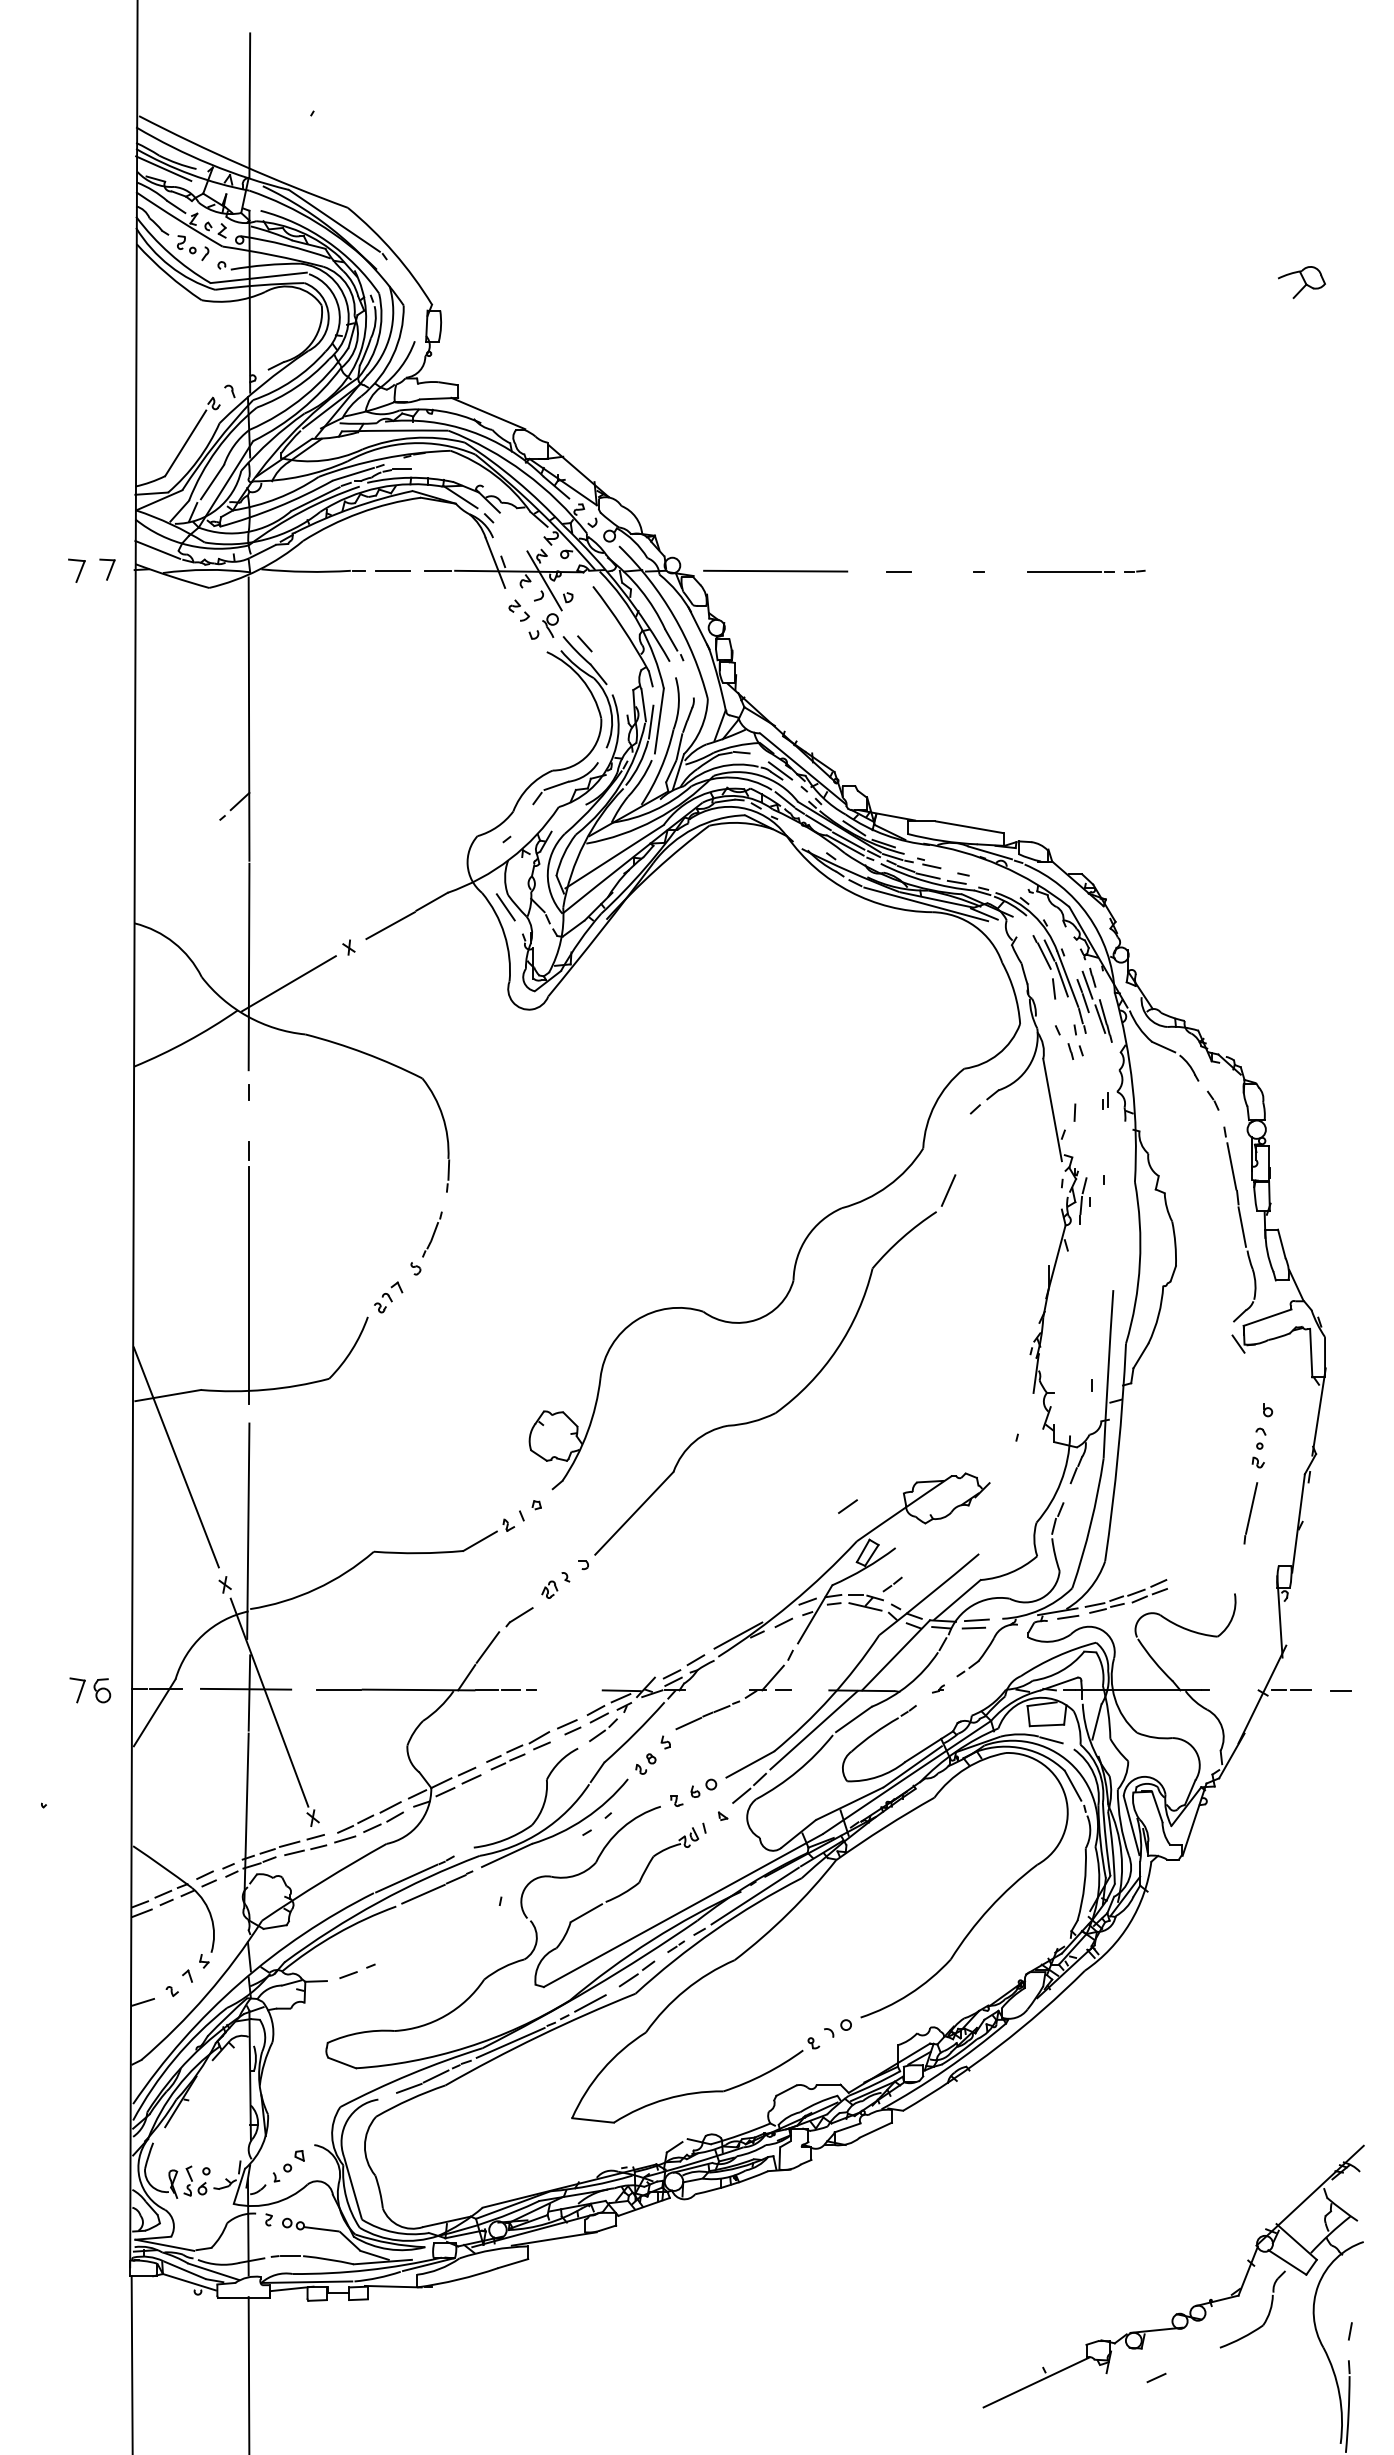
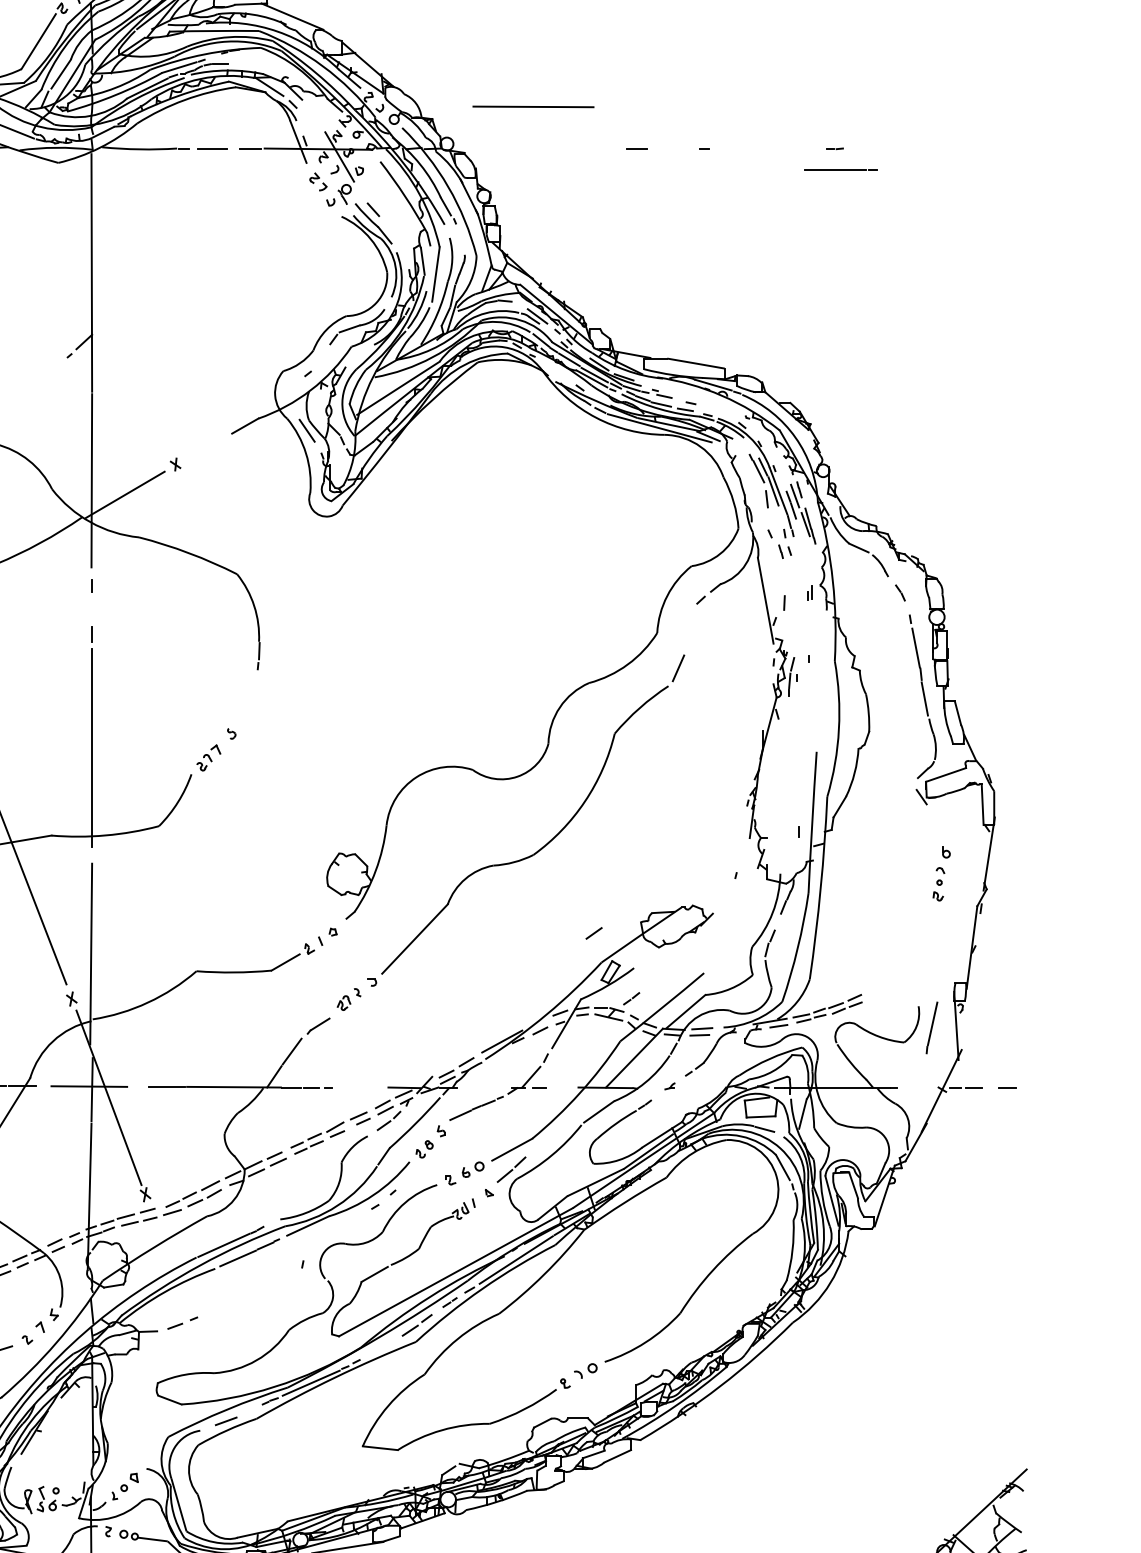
line: (775, 570) -> (533, 106), moved
line: (1070, 571) -> (840, 170), moved
line: (650, 721) -> (428, 274), removed
line: (390, 925) -> (210, 446), removed
part: (432, 1234) -> (245, 705), removed
line: (1250, 1513) -> (931, 1028), moved
line: (813, 1730) -> (565, 1121), removed
line: (590, 2003) -> (378, 1350), removed
line: (435, 2076) -> (248, 1411), removed

